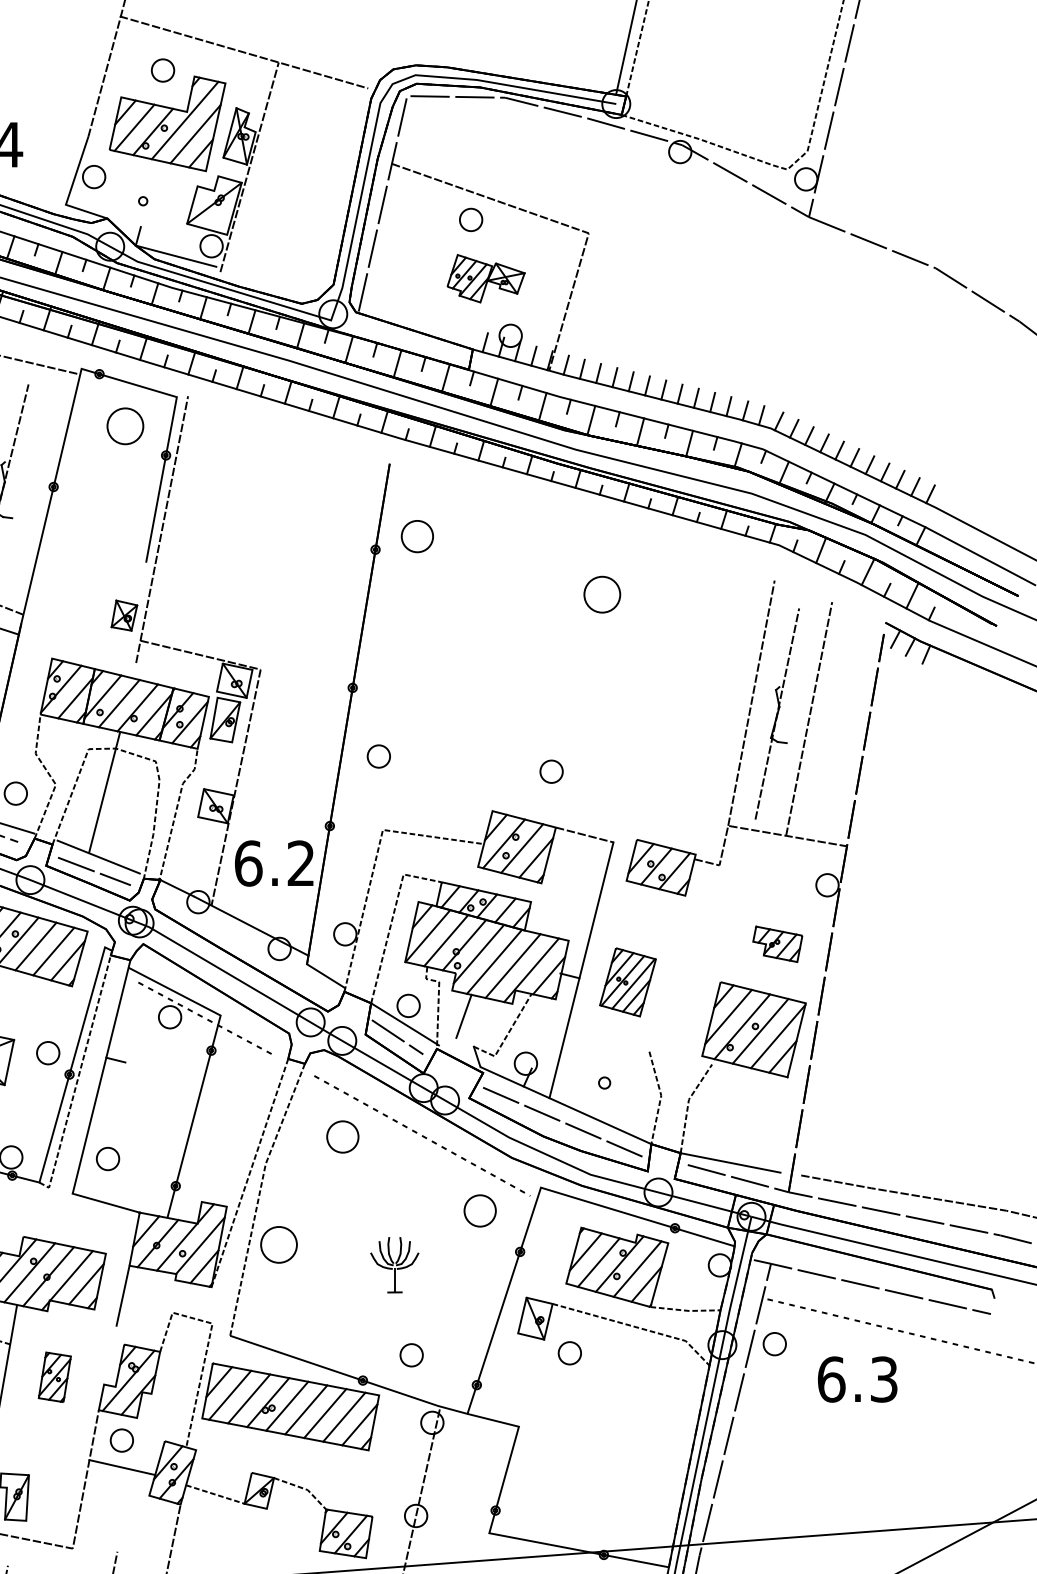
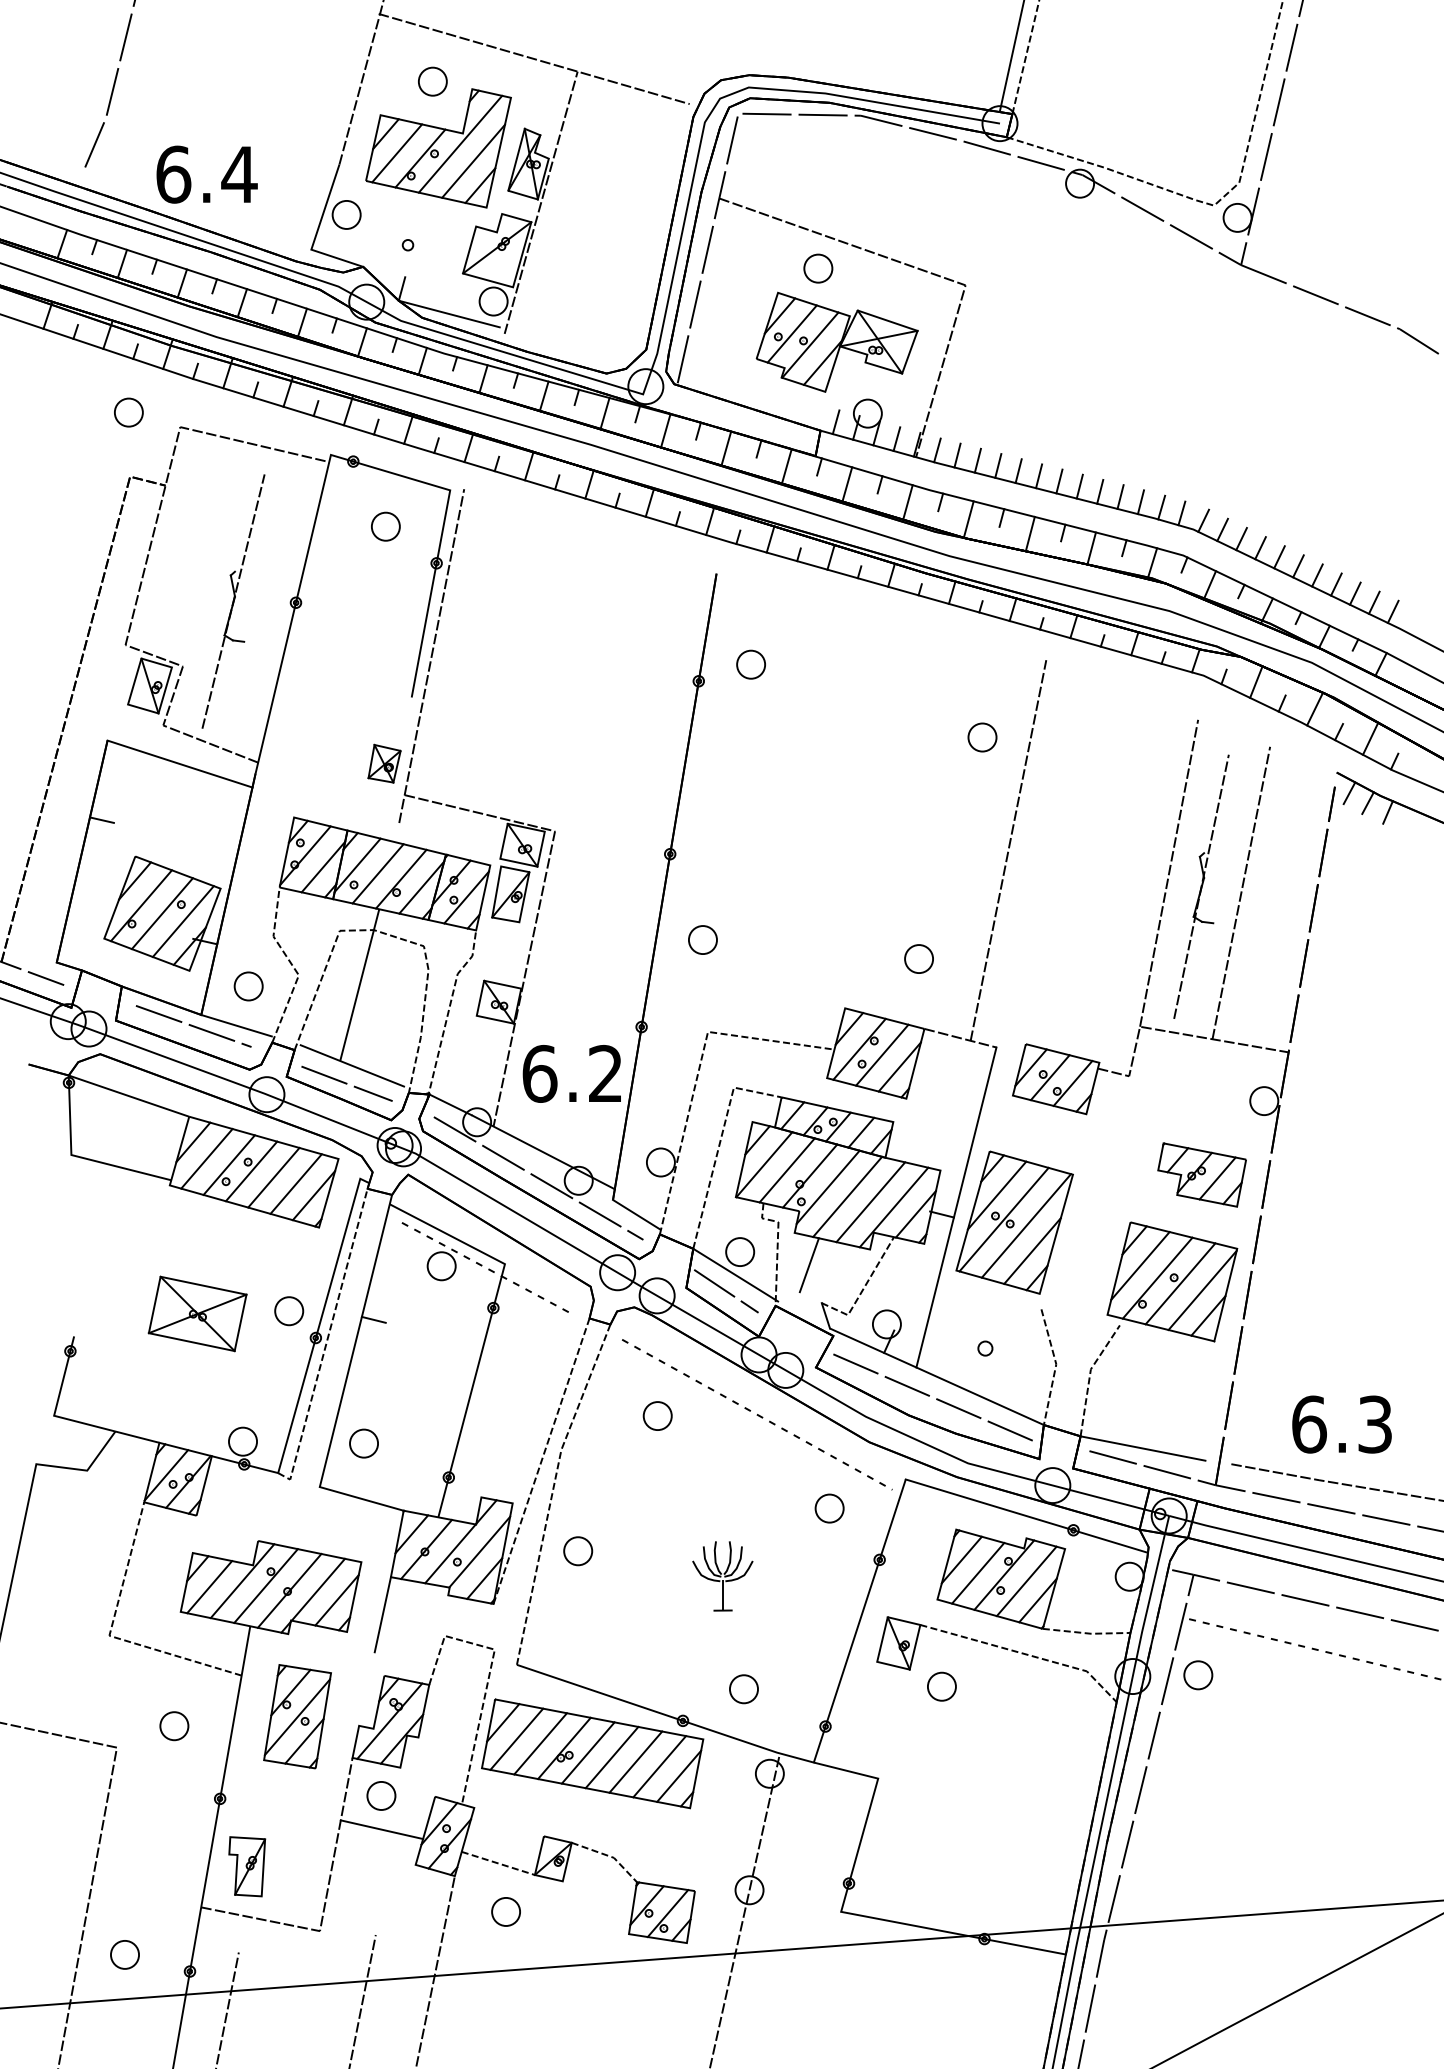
part: (485, 278) -> (836, 341), size x1.67
part: (125, 426) -> (385, 526), size x0.62
part: (416, 536) -> (750, 664), size x0.71
part: (602, 594) -> (982, 737), size x0.62
line: (623, 684) -> (1008, 850), added
part: (777, 943) -> (1201, 1174), size x1.43
line: (247, 947) -> (538, 1178), added
part: (627, 982) -> (1014, 1222), size x1.67
part: (342, 1136) -> (657, 1415), size x0.71
part: (480, 1210) -> (829, 1508), size x0.71
part: (279, 1245) -> (578, 1551), size x0.62
part: (54, 1377) -> (297, 1716), size x1.67
text: (857, 1379) -> (1341, 1424), moved
part: (221, 1532) -> (505, 1911), added

